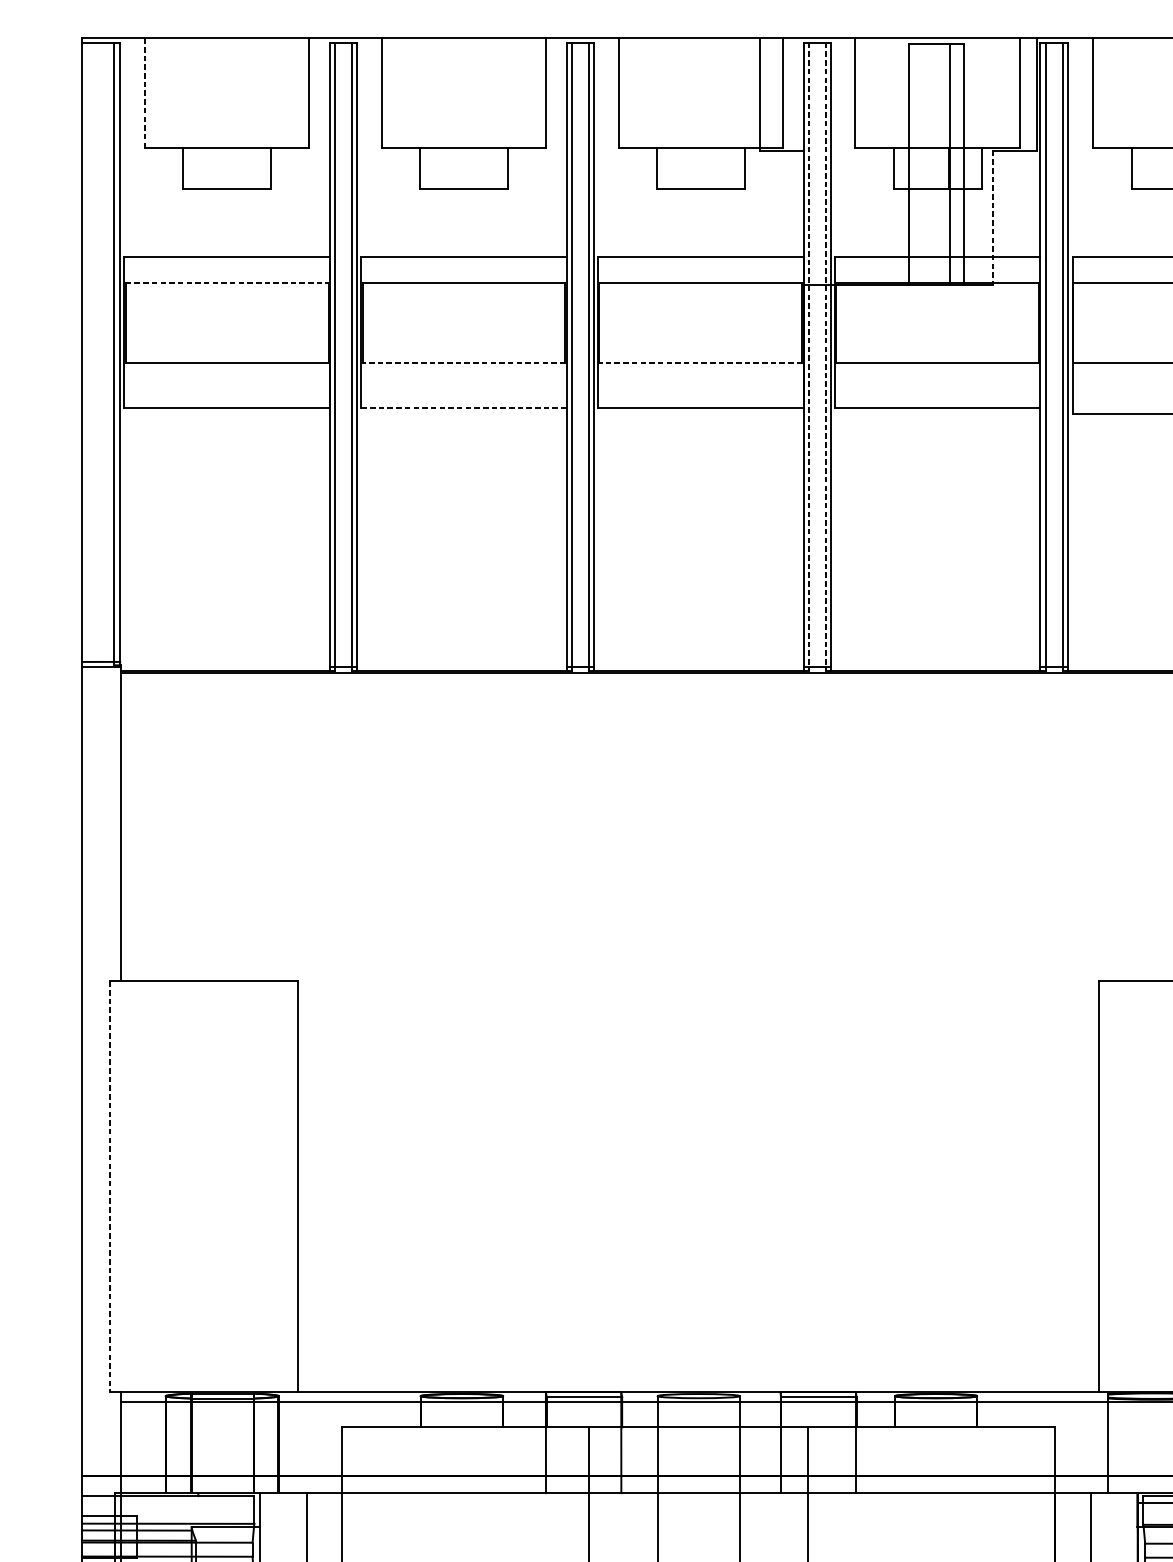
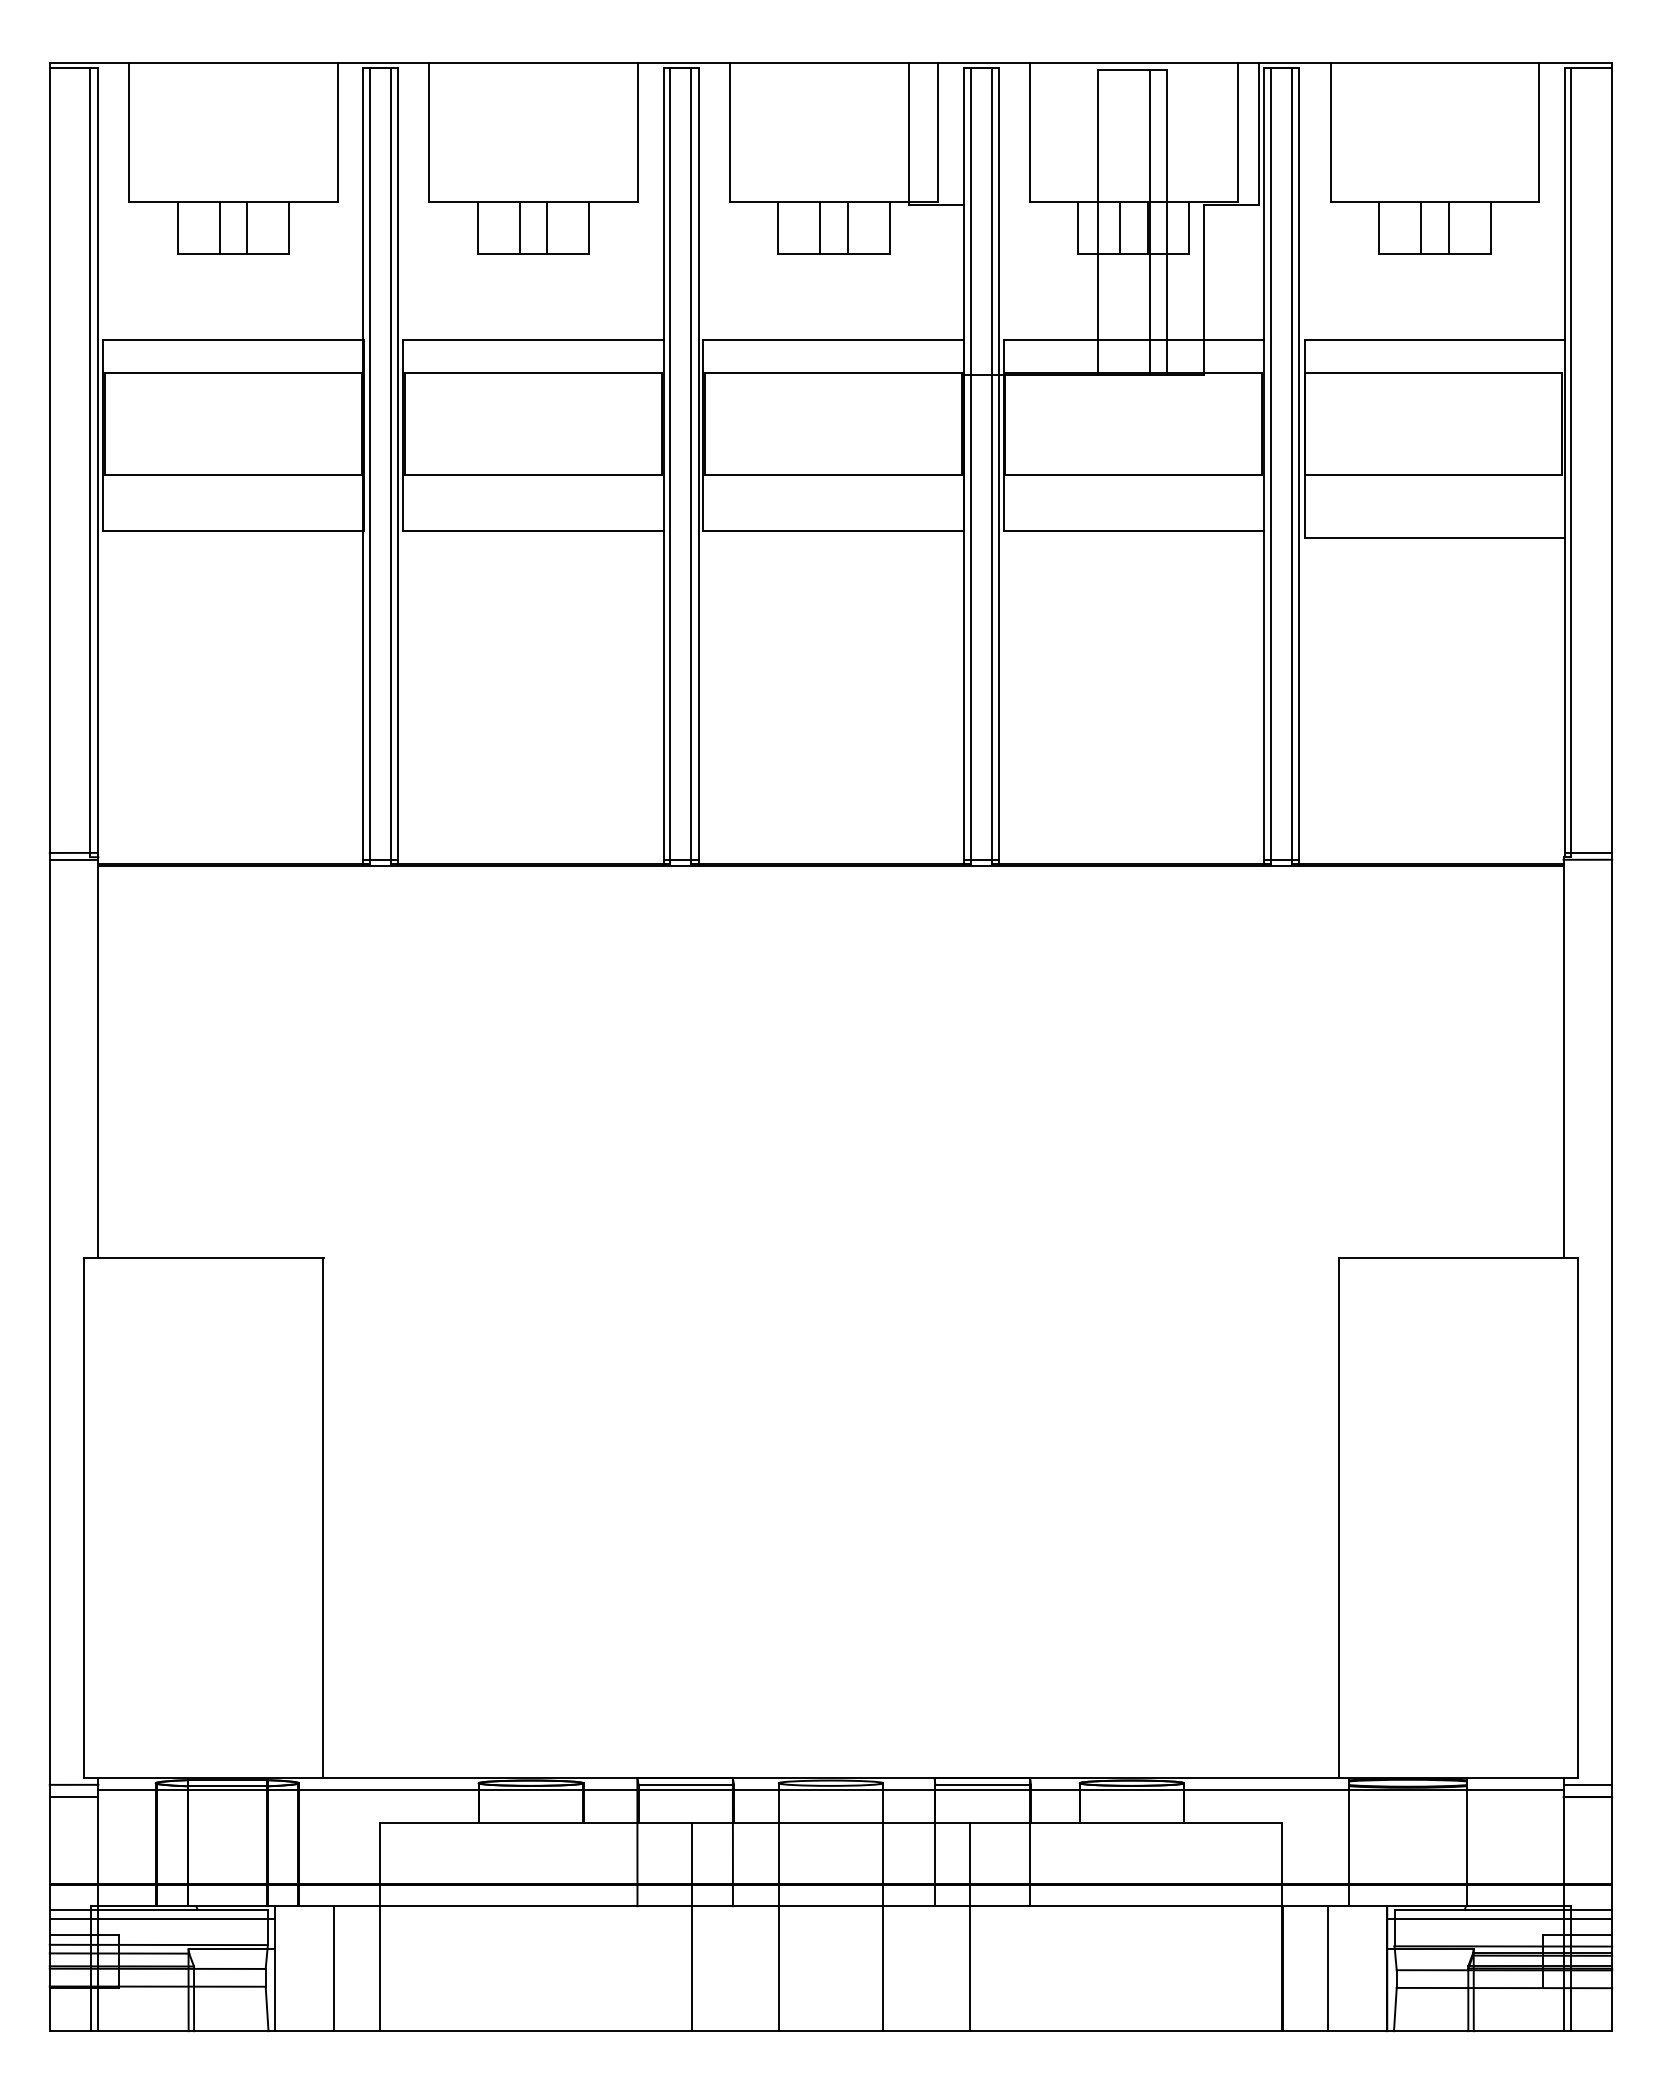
line: (145, 93) -> (129, 132), dashed -> solid
line: (216, 168) -> (219, 227), added
line: (238, 168) -> (247, 227), added
line: (452, 168) -> (519, 227), added
line: (474, 168) -> (547, 227), added
line: (689, 168) -> (819, 227), added
line: (711, 168) -> (847, 227), added
line: (926, 168) -> (1119, 227), added
line: (1164, 168) -> (1421, 227), added
line: (992, 218) -> (1203, 290), dashed -> solid
line: (227, 283) -> (233, 373), dashed -> solid
line: (808, 356) -> (970, 466), dashed -> solid
line: (826, 356) -> (992, 466), dashed -> solid
line: (463, 363) -> (533, 474), dashed -> solid
line: (700, 363) -> (833, 474), dashed -> solid
line: (463, 408) -> (532, 531), dashed -> solid
line: (109, 1187) -> (84, 1518), dashed -> solid
line: (100, 1397) -> (73, 1784), added
line: (100, 1407) -> (73, 1797), added
line: (171, 1503) -> (162, 1919), added

